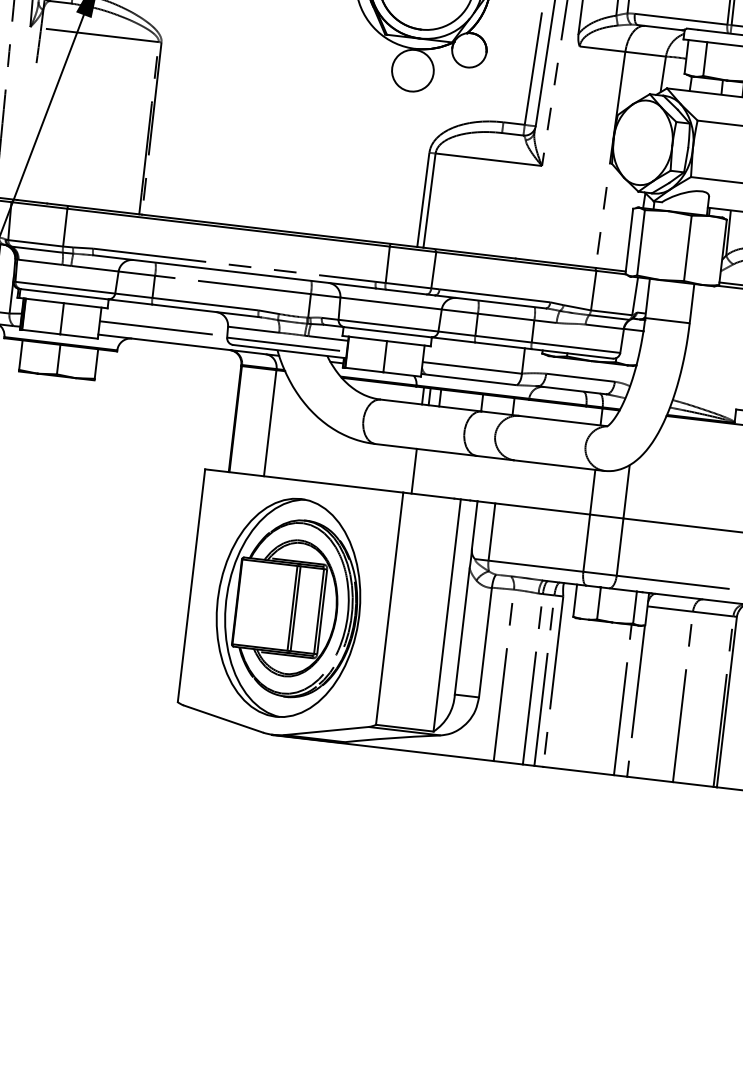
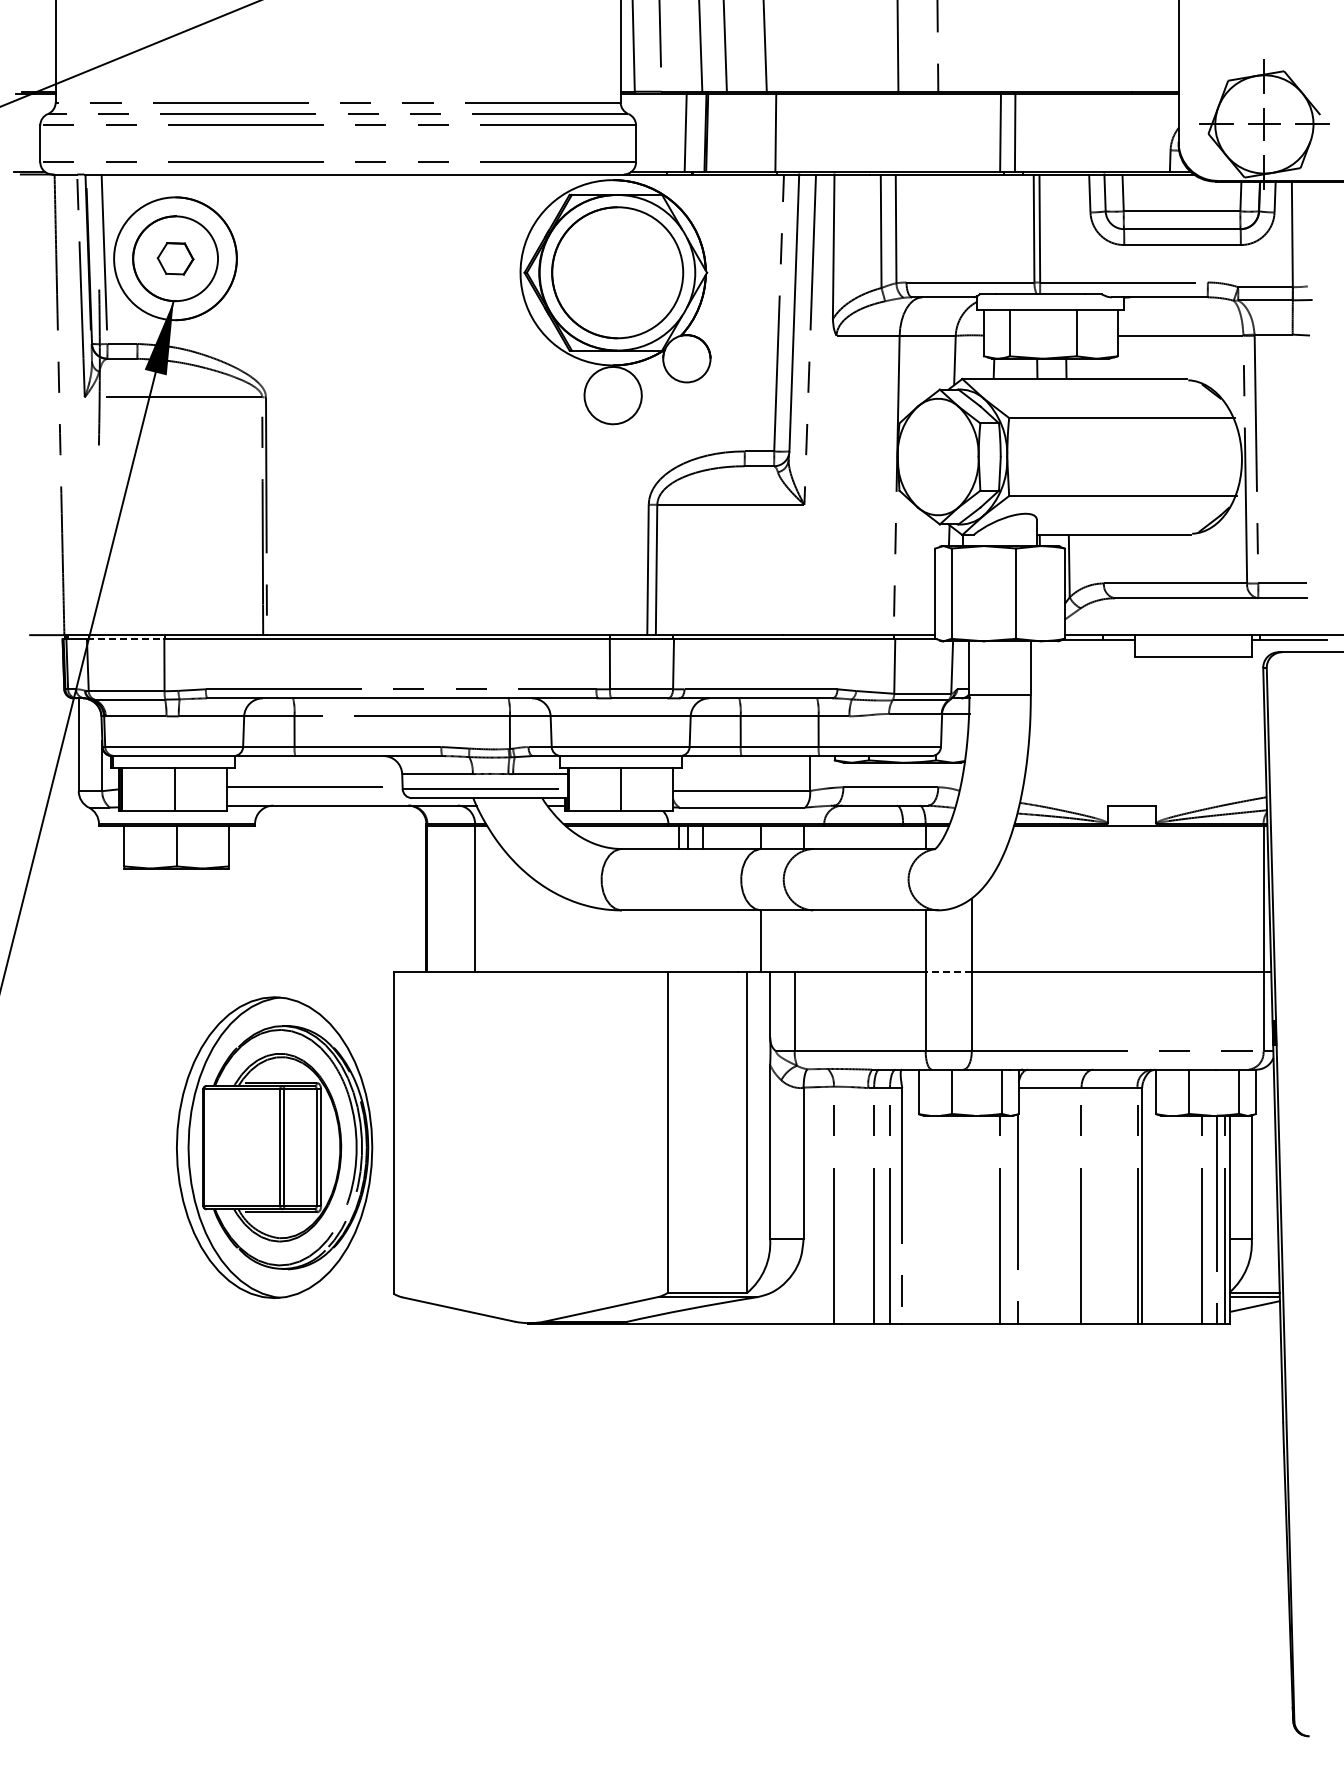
line: (39, 205) -> (125, 639), solid -> dashed
line: (414, 471) -> (761, 941), moved
line: (606, 516) -> (948, 972), solid -> dashed
part: (288, 607) -> (274, 1147), moved

